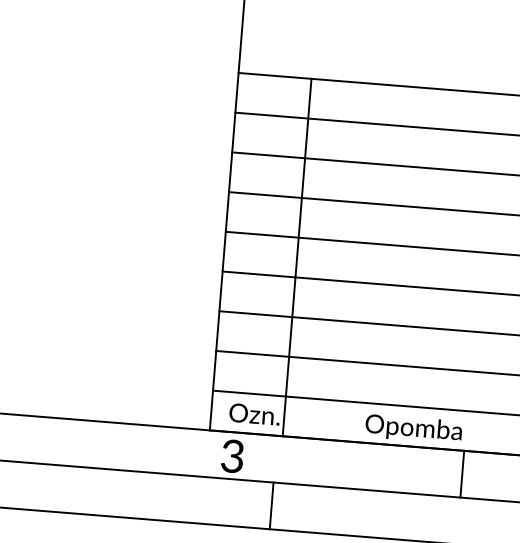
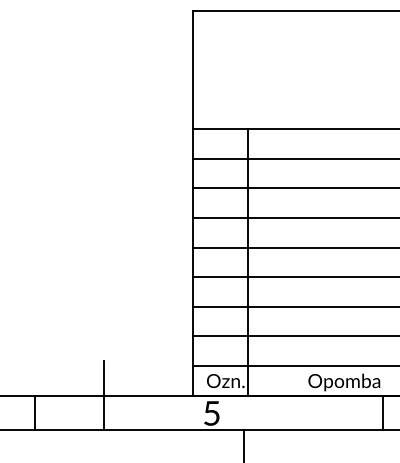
line: (90, 420) -> (104, 395), added
text: (232, 456) -> (211, 413), 3 -> 5

